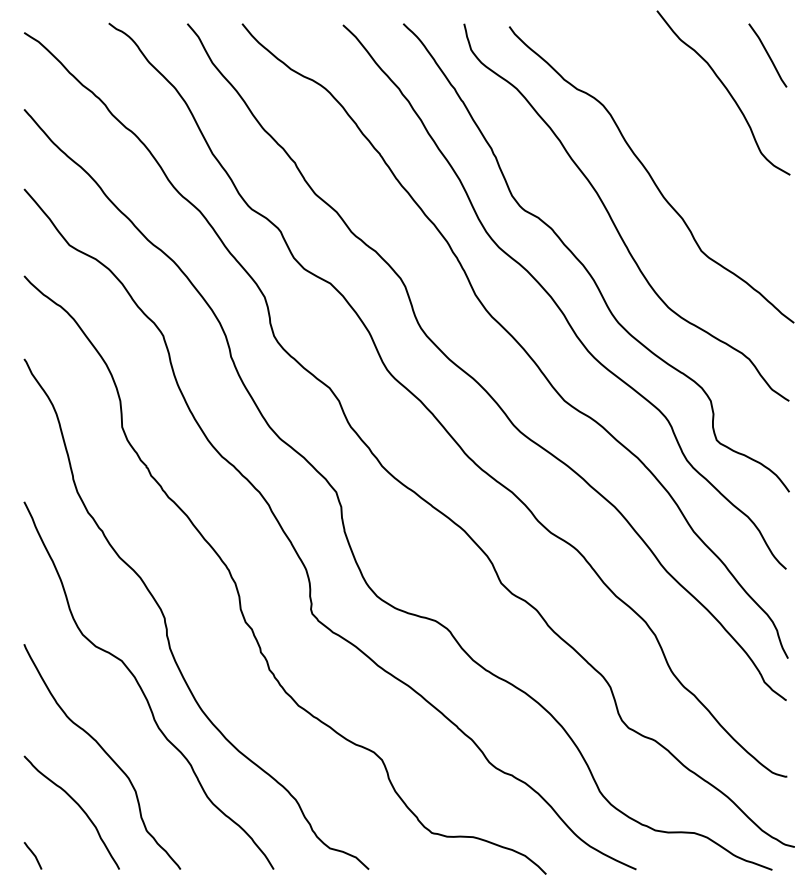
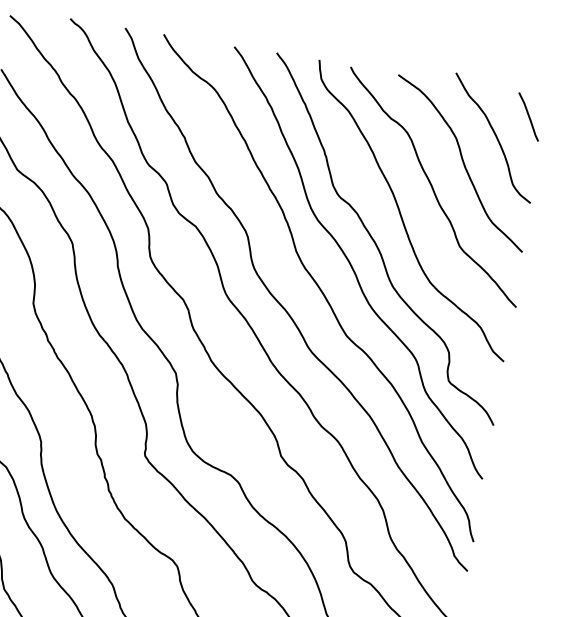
curve: (686, 133) -> (462, 162), added

